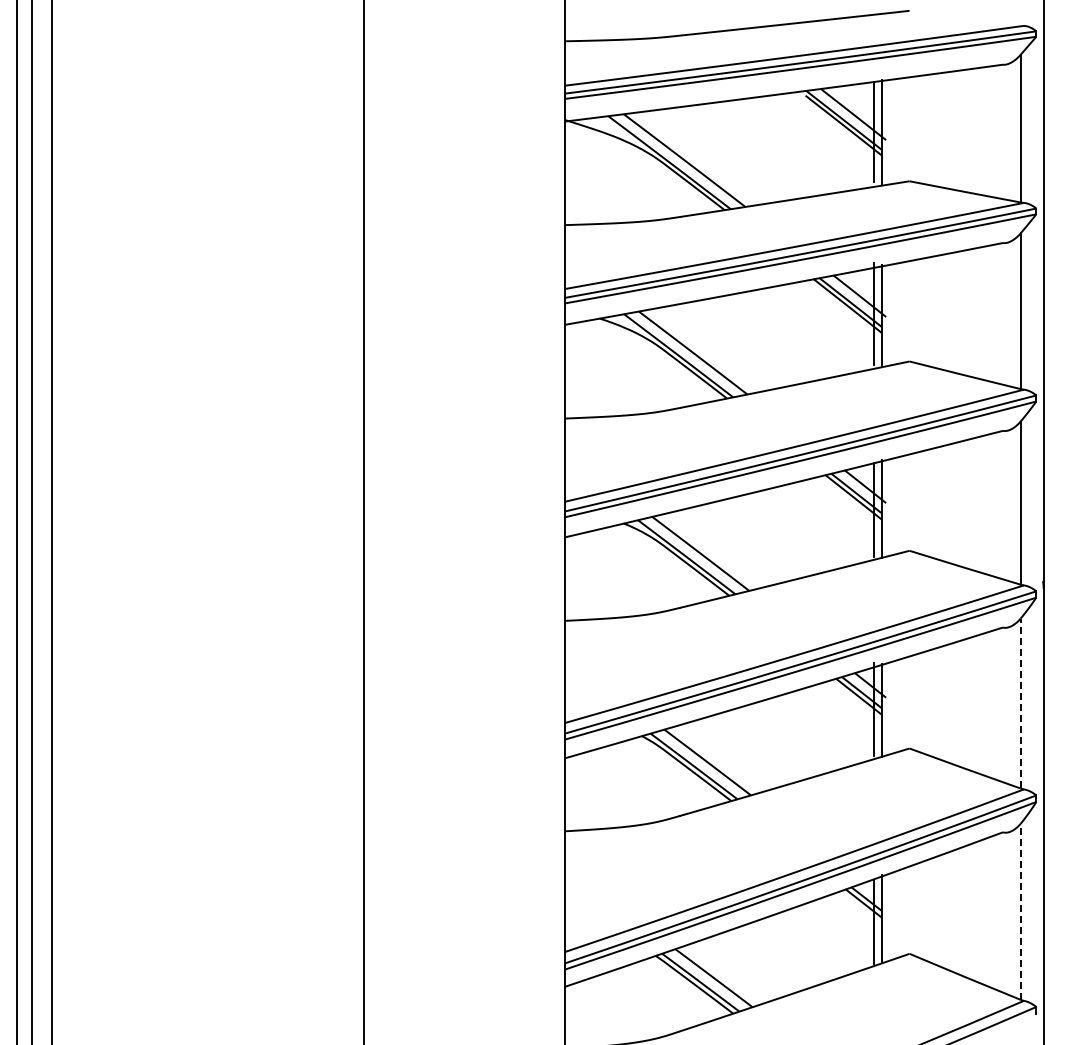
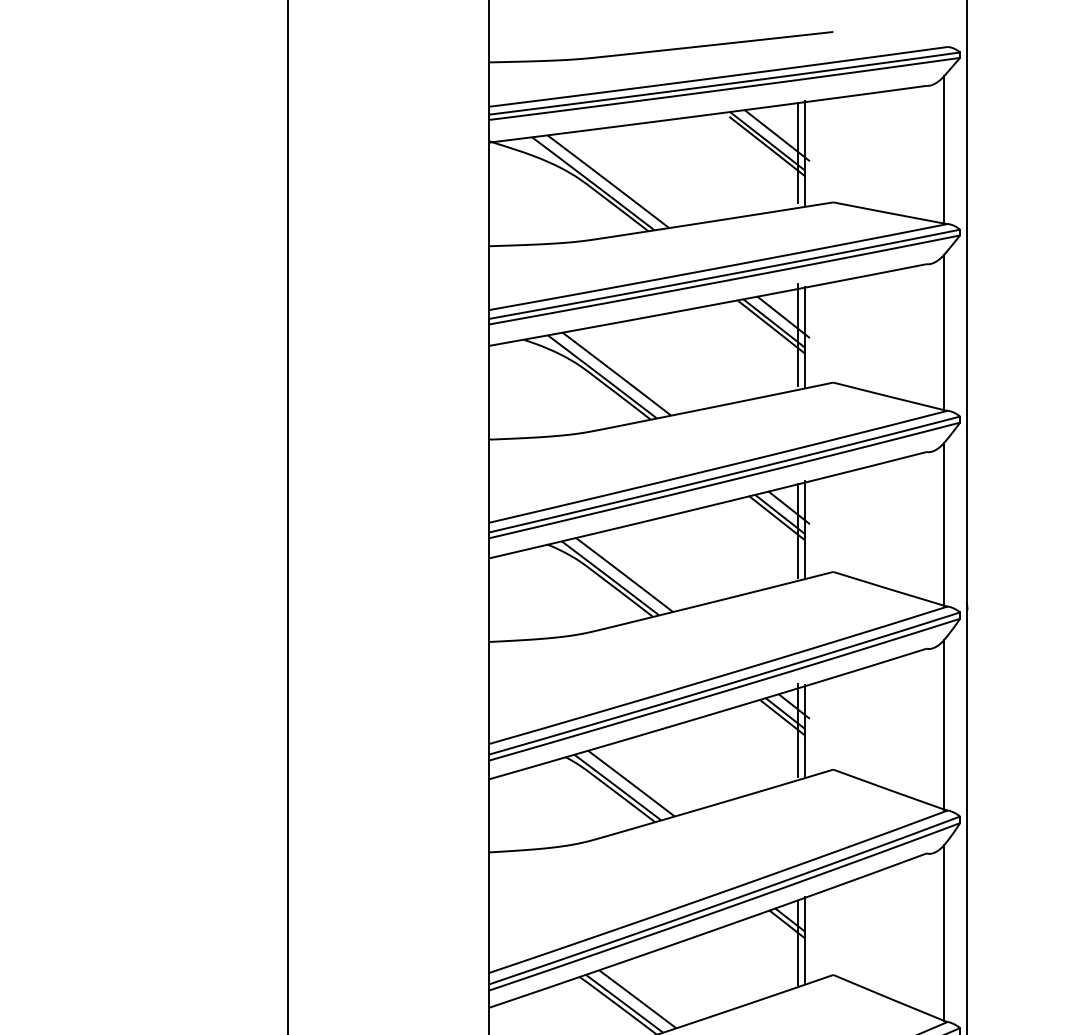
line: (1020, 703) -> (944, 724), dashed -> solid
line: (1020, 911) -> (944, 932), dashed -> solid

